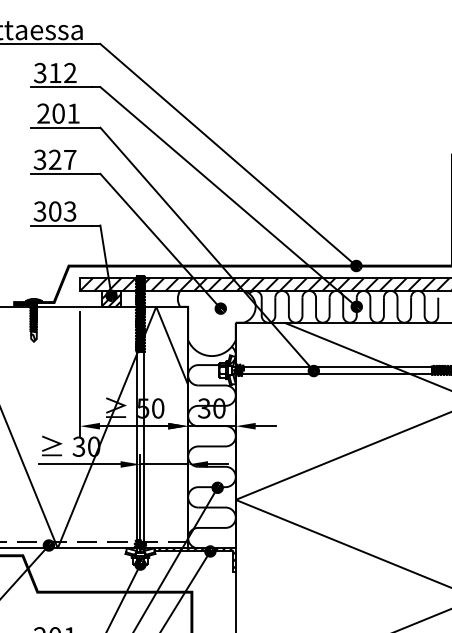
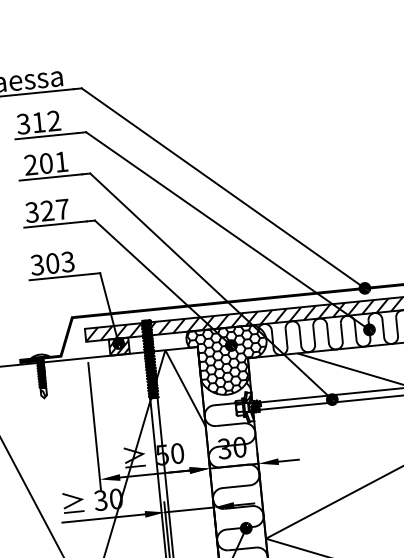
hatch: (216, 322) -> (228, 360), added

